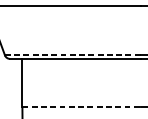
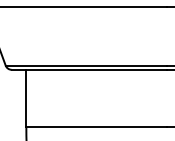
line: (72, 55) -> (85, 65), dashed -> solid
line: (81, 107) -> (96, 127), dashed -> solid

